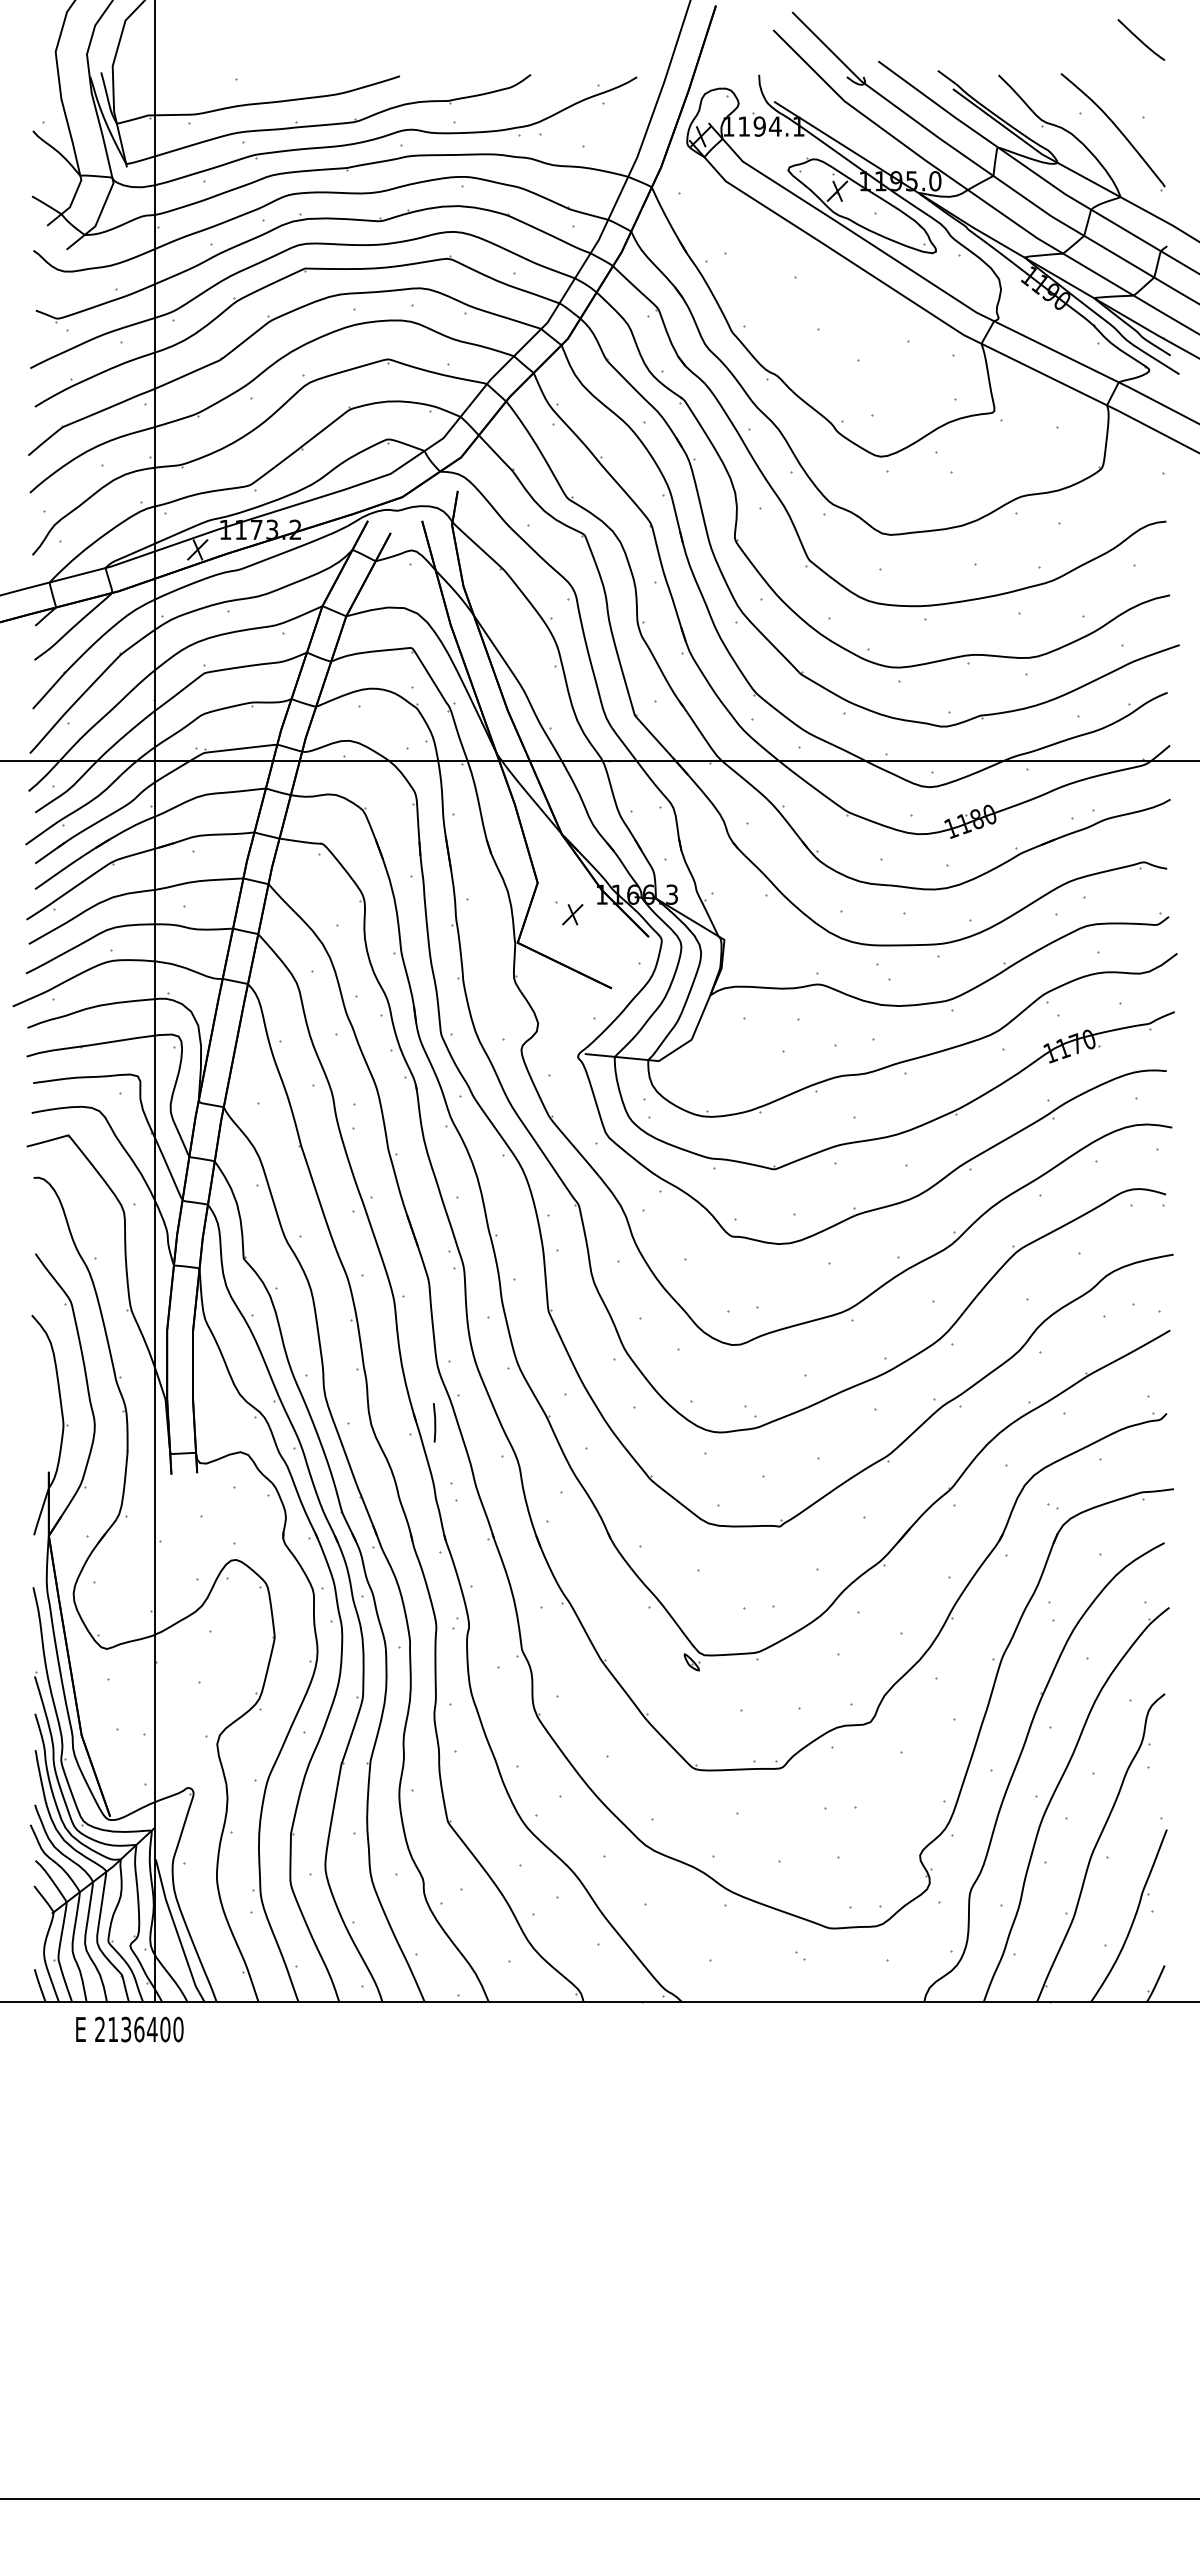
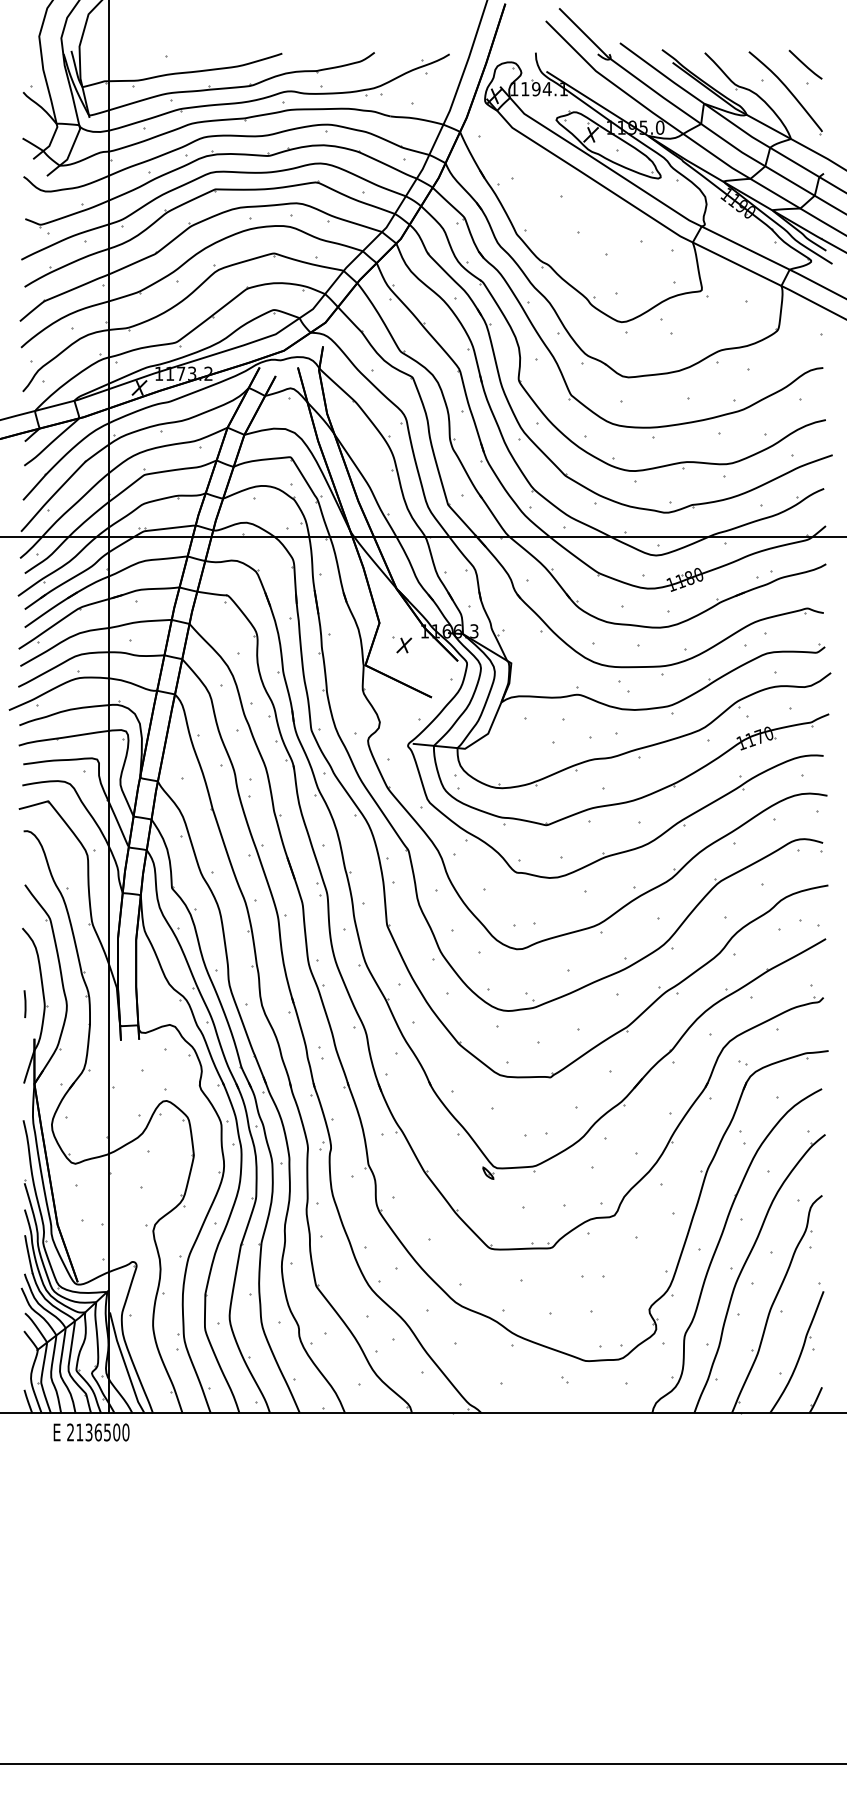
curve: (1140, 39) -> (805, 64), moved
line: (434, 1422) -> (25, 1003), moved
text: (151, 2029) -> (106, 1432), 2136400 -> 2136500

